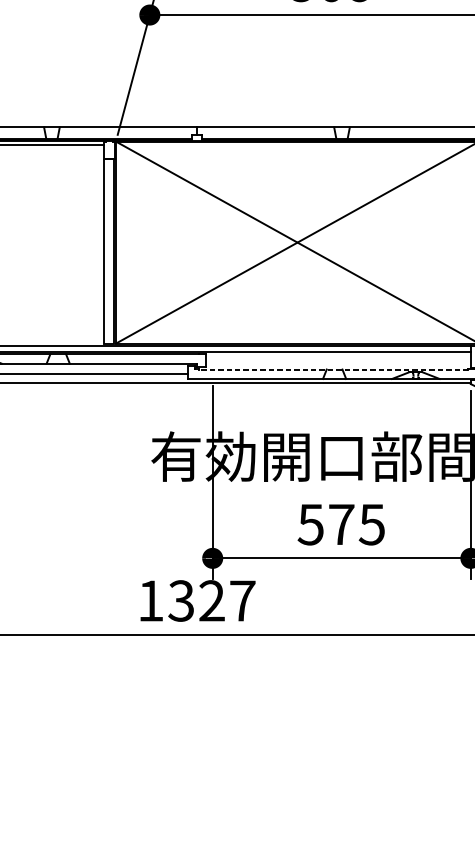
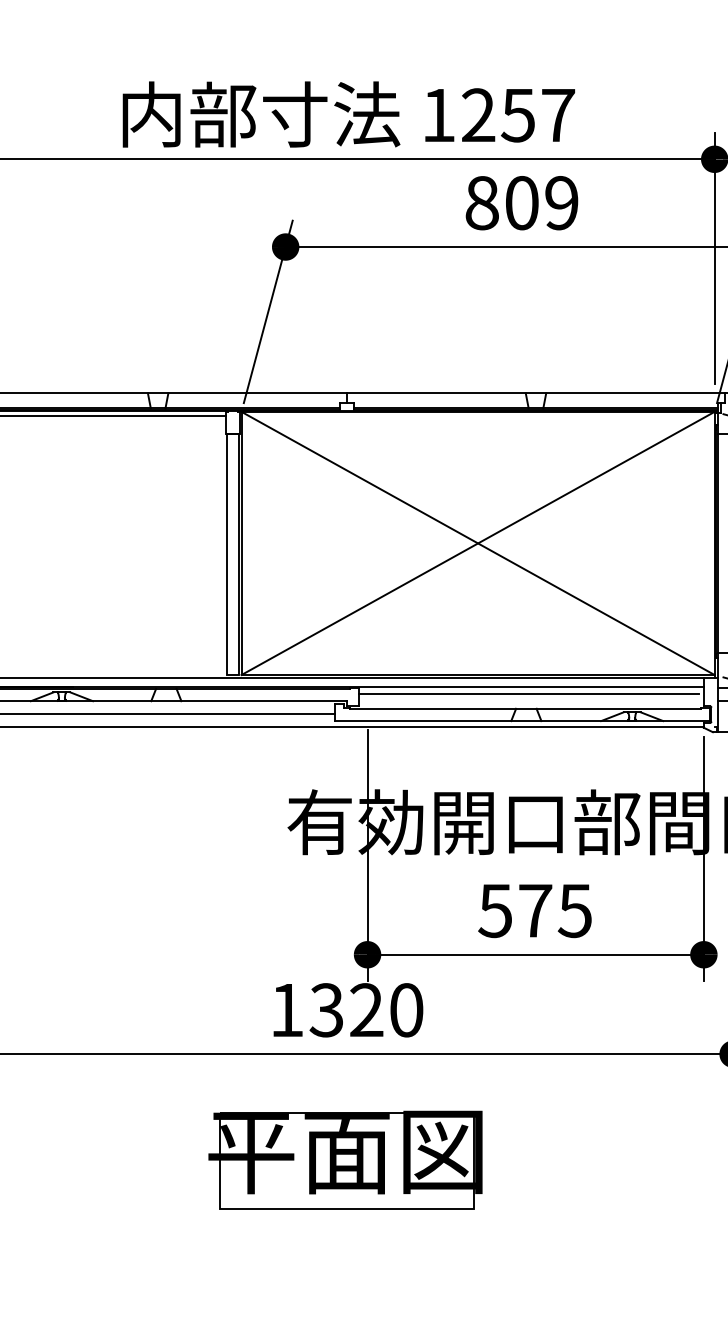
line: (337, 358) -> (529, 694), added
line: (333, 369) -> (524, 708), dashed -> solid
text: (242, 601) -> (406, 1010), 1327 -> 1320
part: (195, 715) -> (345, 1159), added

